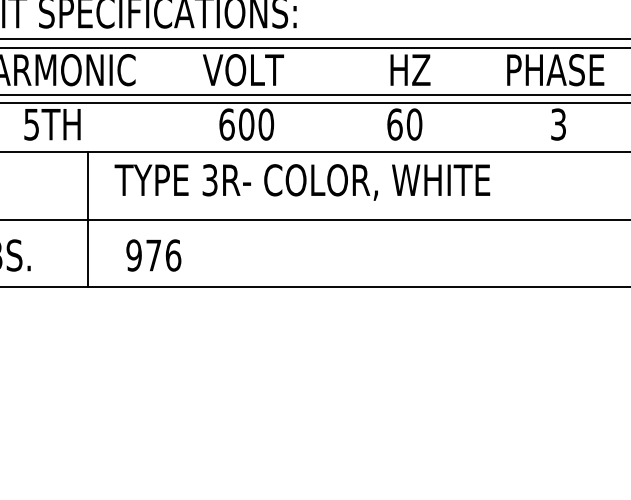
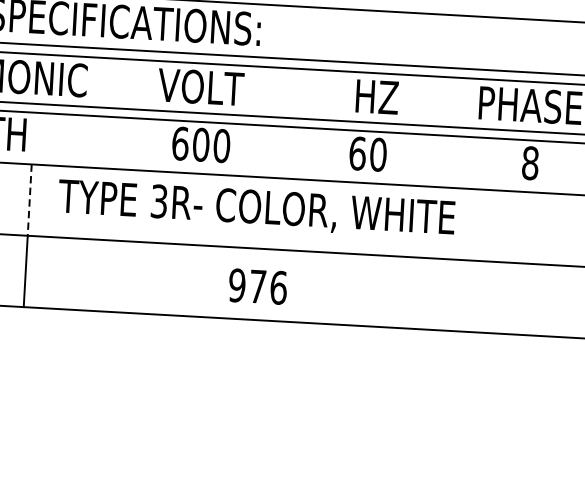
text: (558, 124) -> (530, 163), 3 -> 8
line: (87, 185) -> (29, 199), solid -> dashed
text: (153, 255) -> (257, 286), moved

